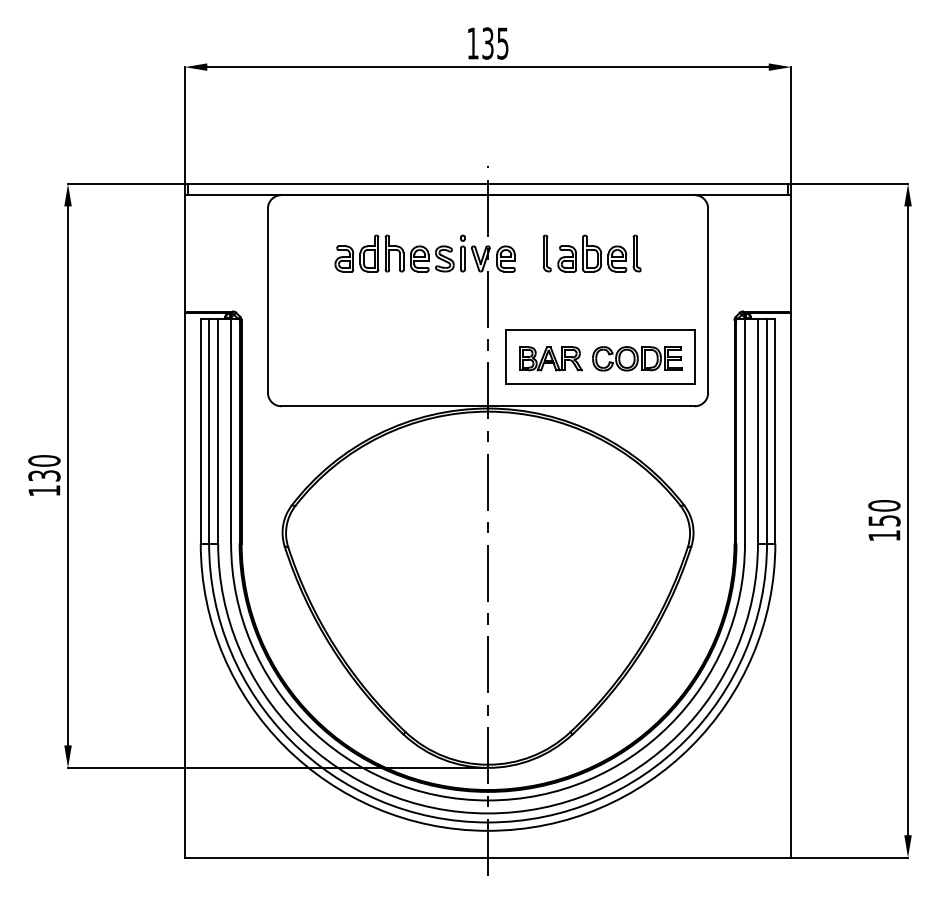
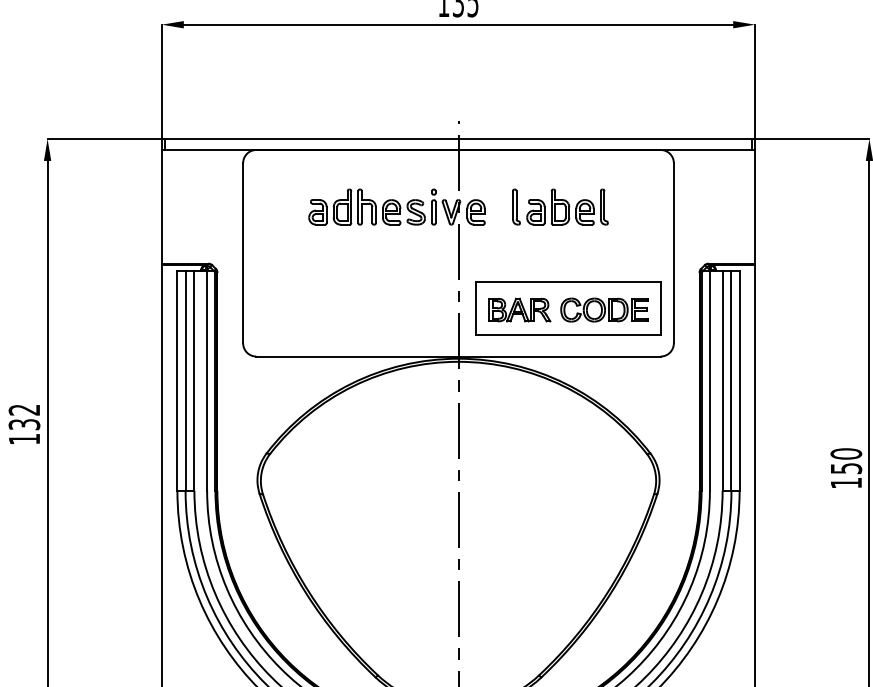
text: (44, 460) -> (24, 409), 130 -> 132

